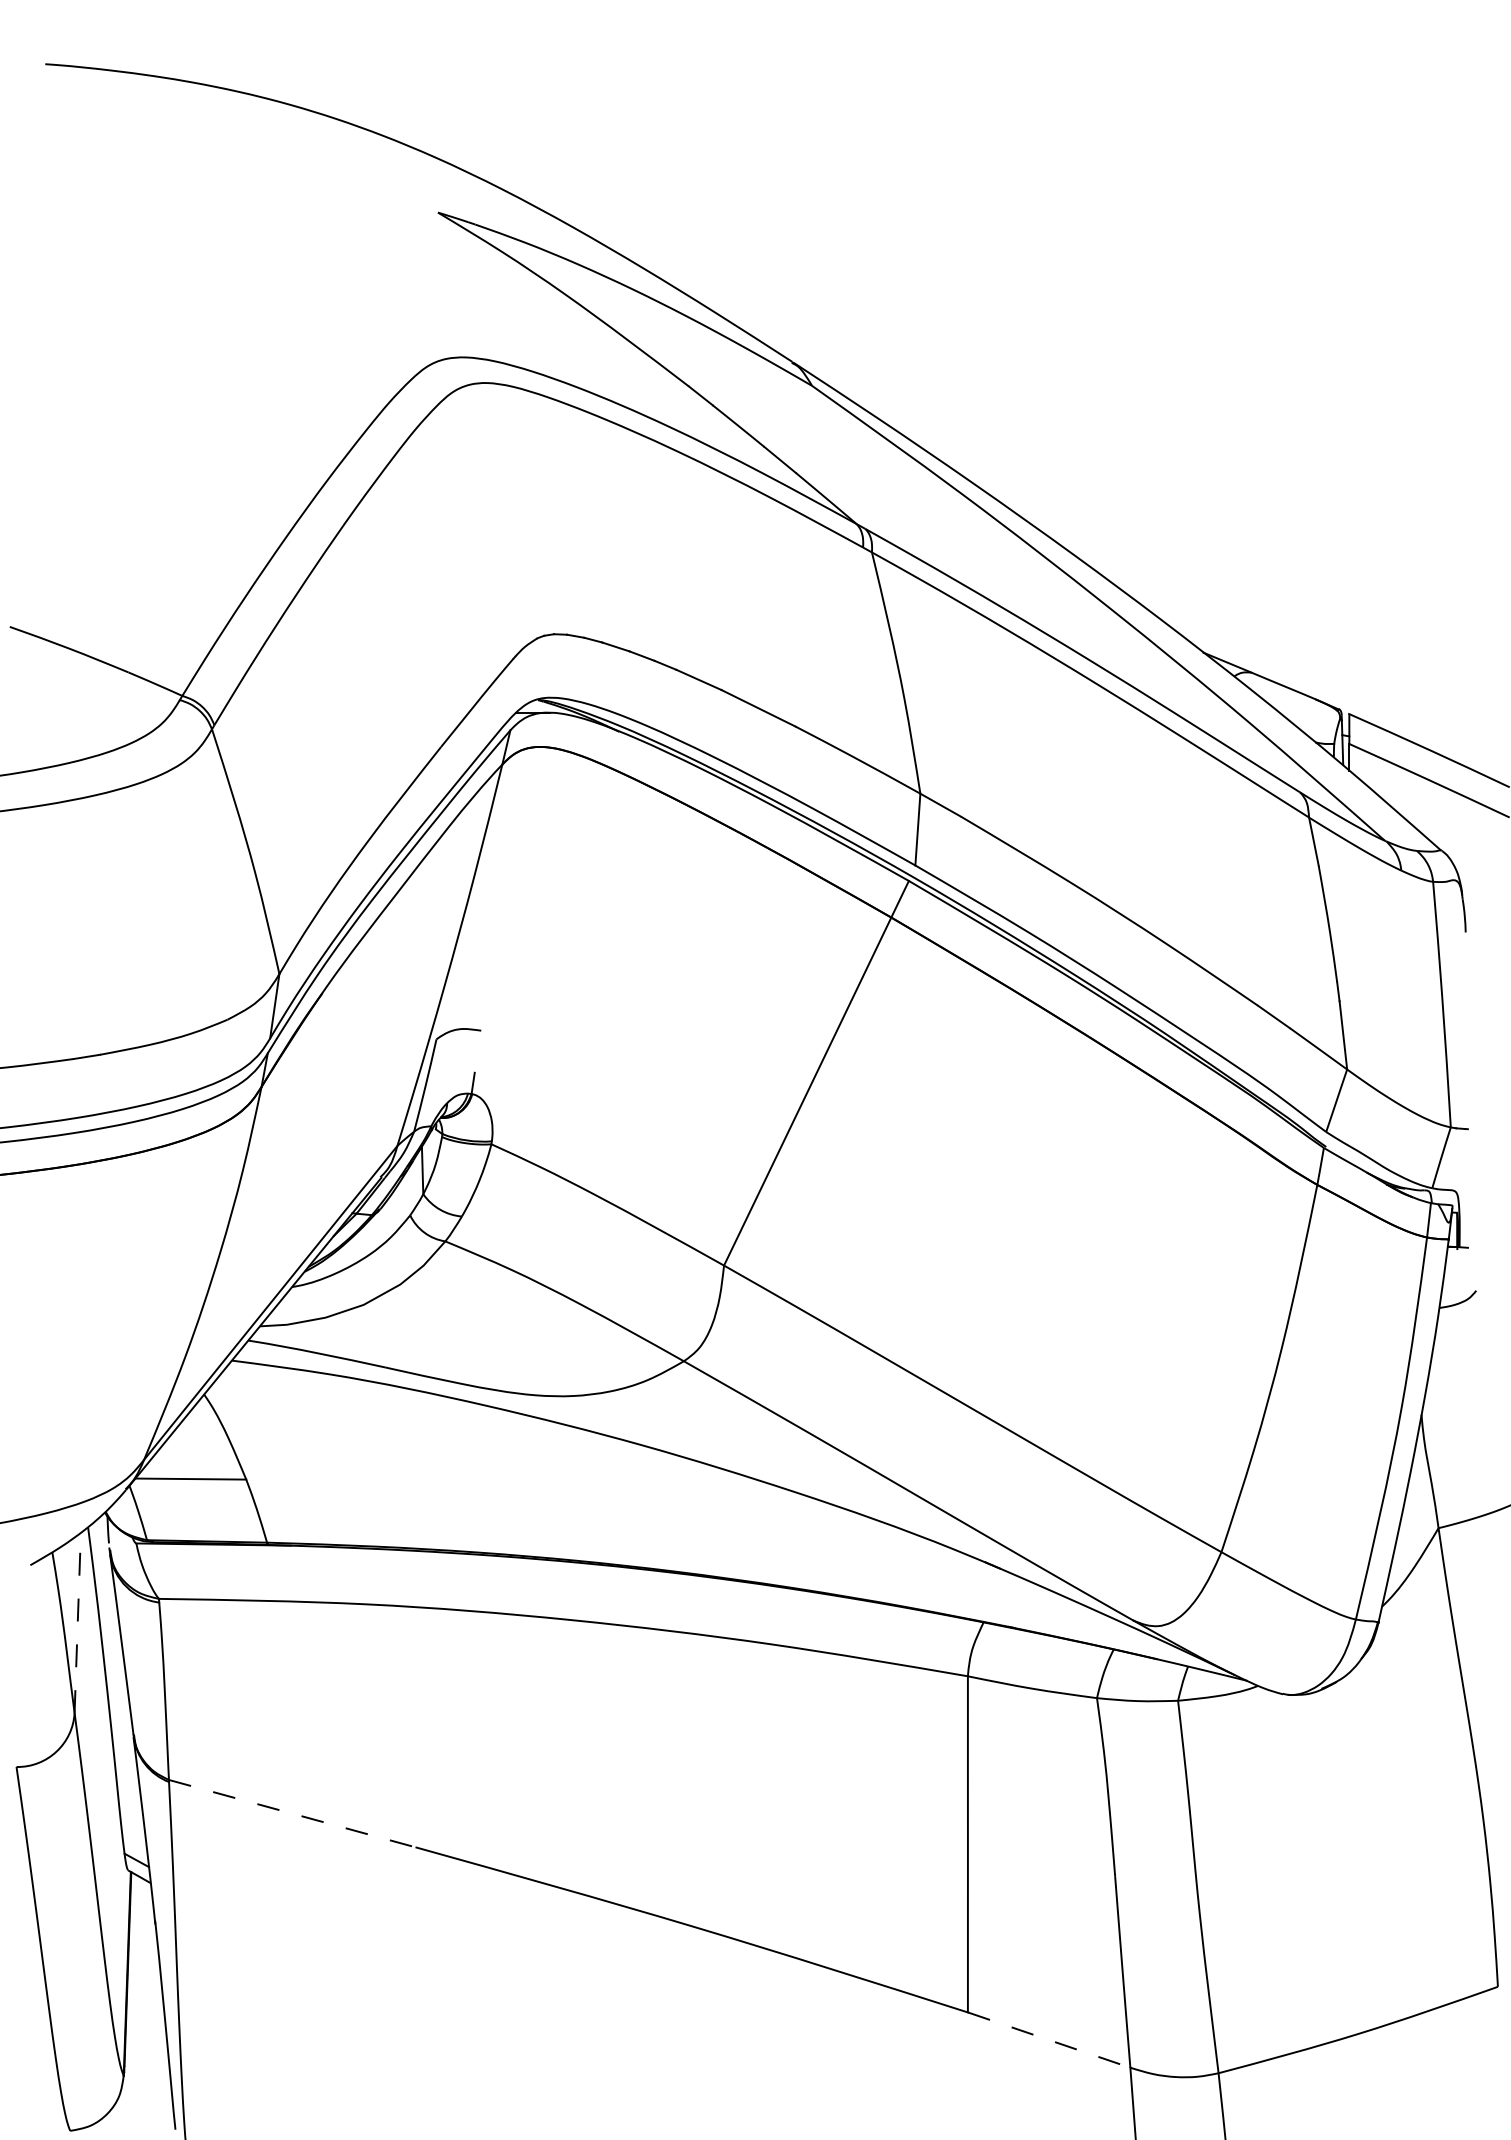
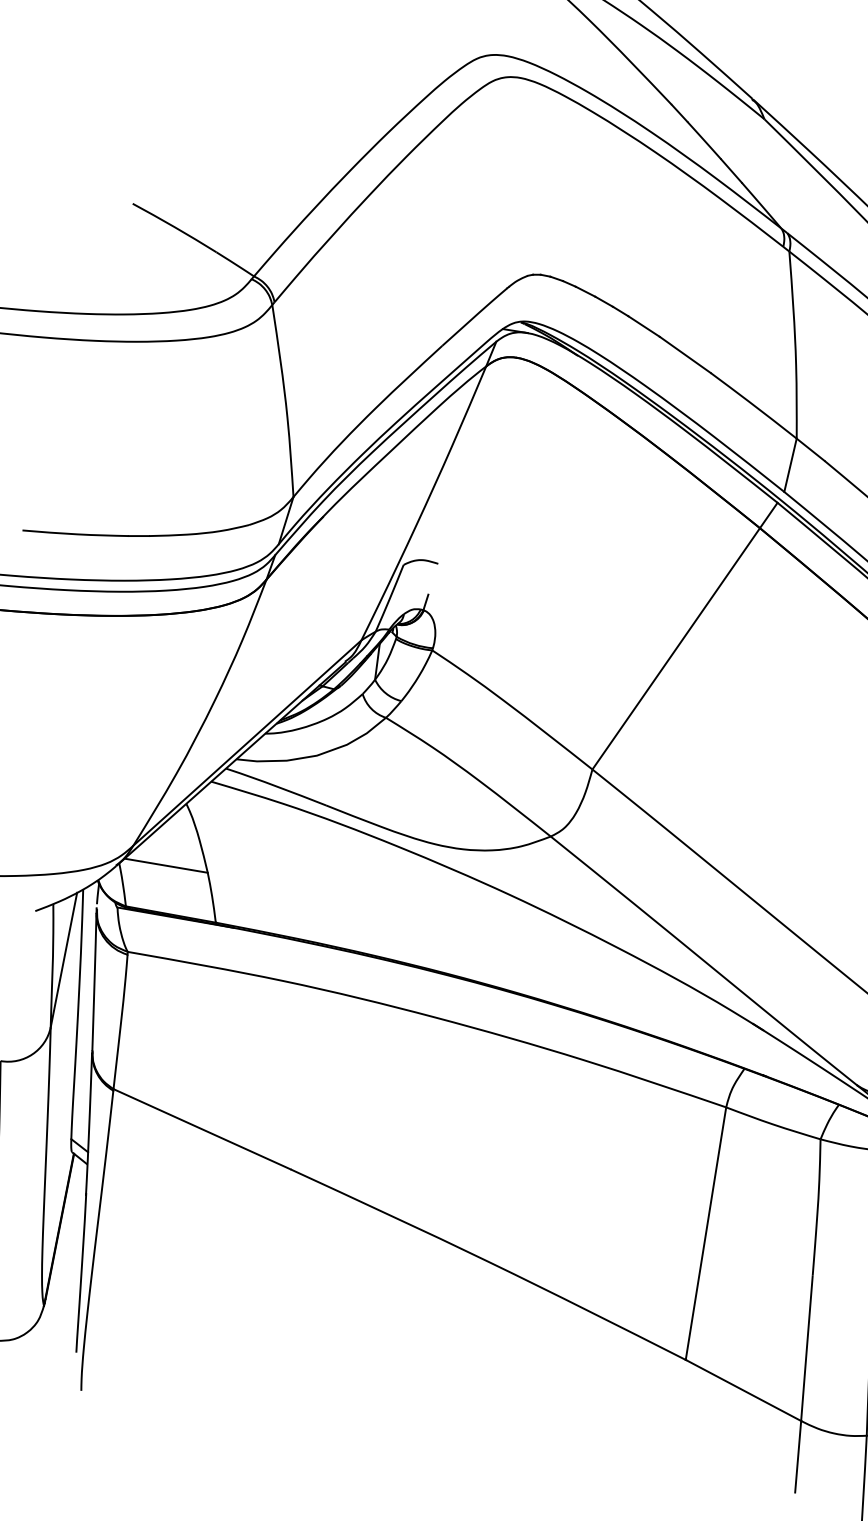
line: (77, 1622) -> (63, 959), dashed -> solid
line: (292, 1813) -> (202, 1129), dashed -> solid
line: (1049, 2040) -> (743, 1390), dashed -> solid

